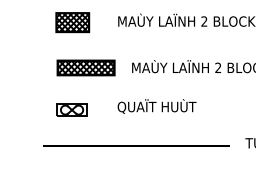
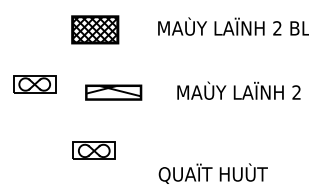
part: (28, 61) -> (33, 83), added
part: (85, 67) -> (112, 92), size x0.7
text: (156, 106) -> (212, 173), moved

